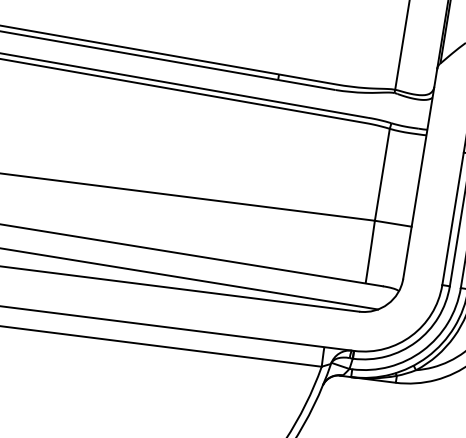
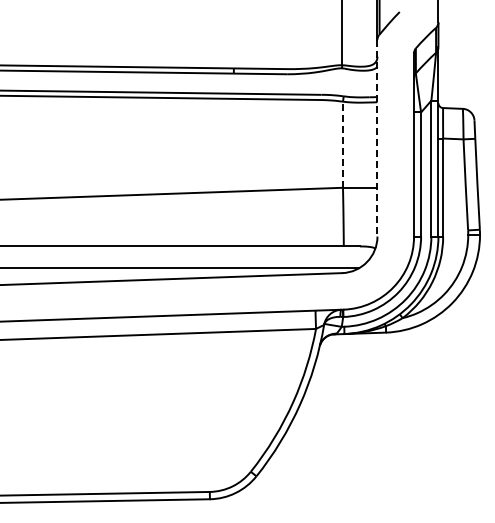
line: (382, 174) -> (343, 144), solid -> dashed
line: (420, 174) -> (377, 138), solid -> dashed

